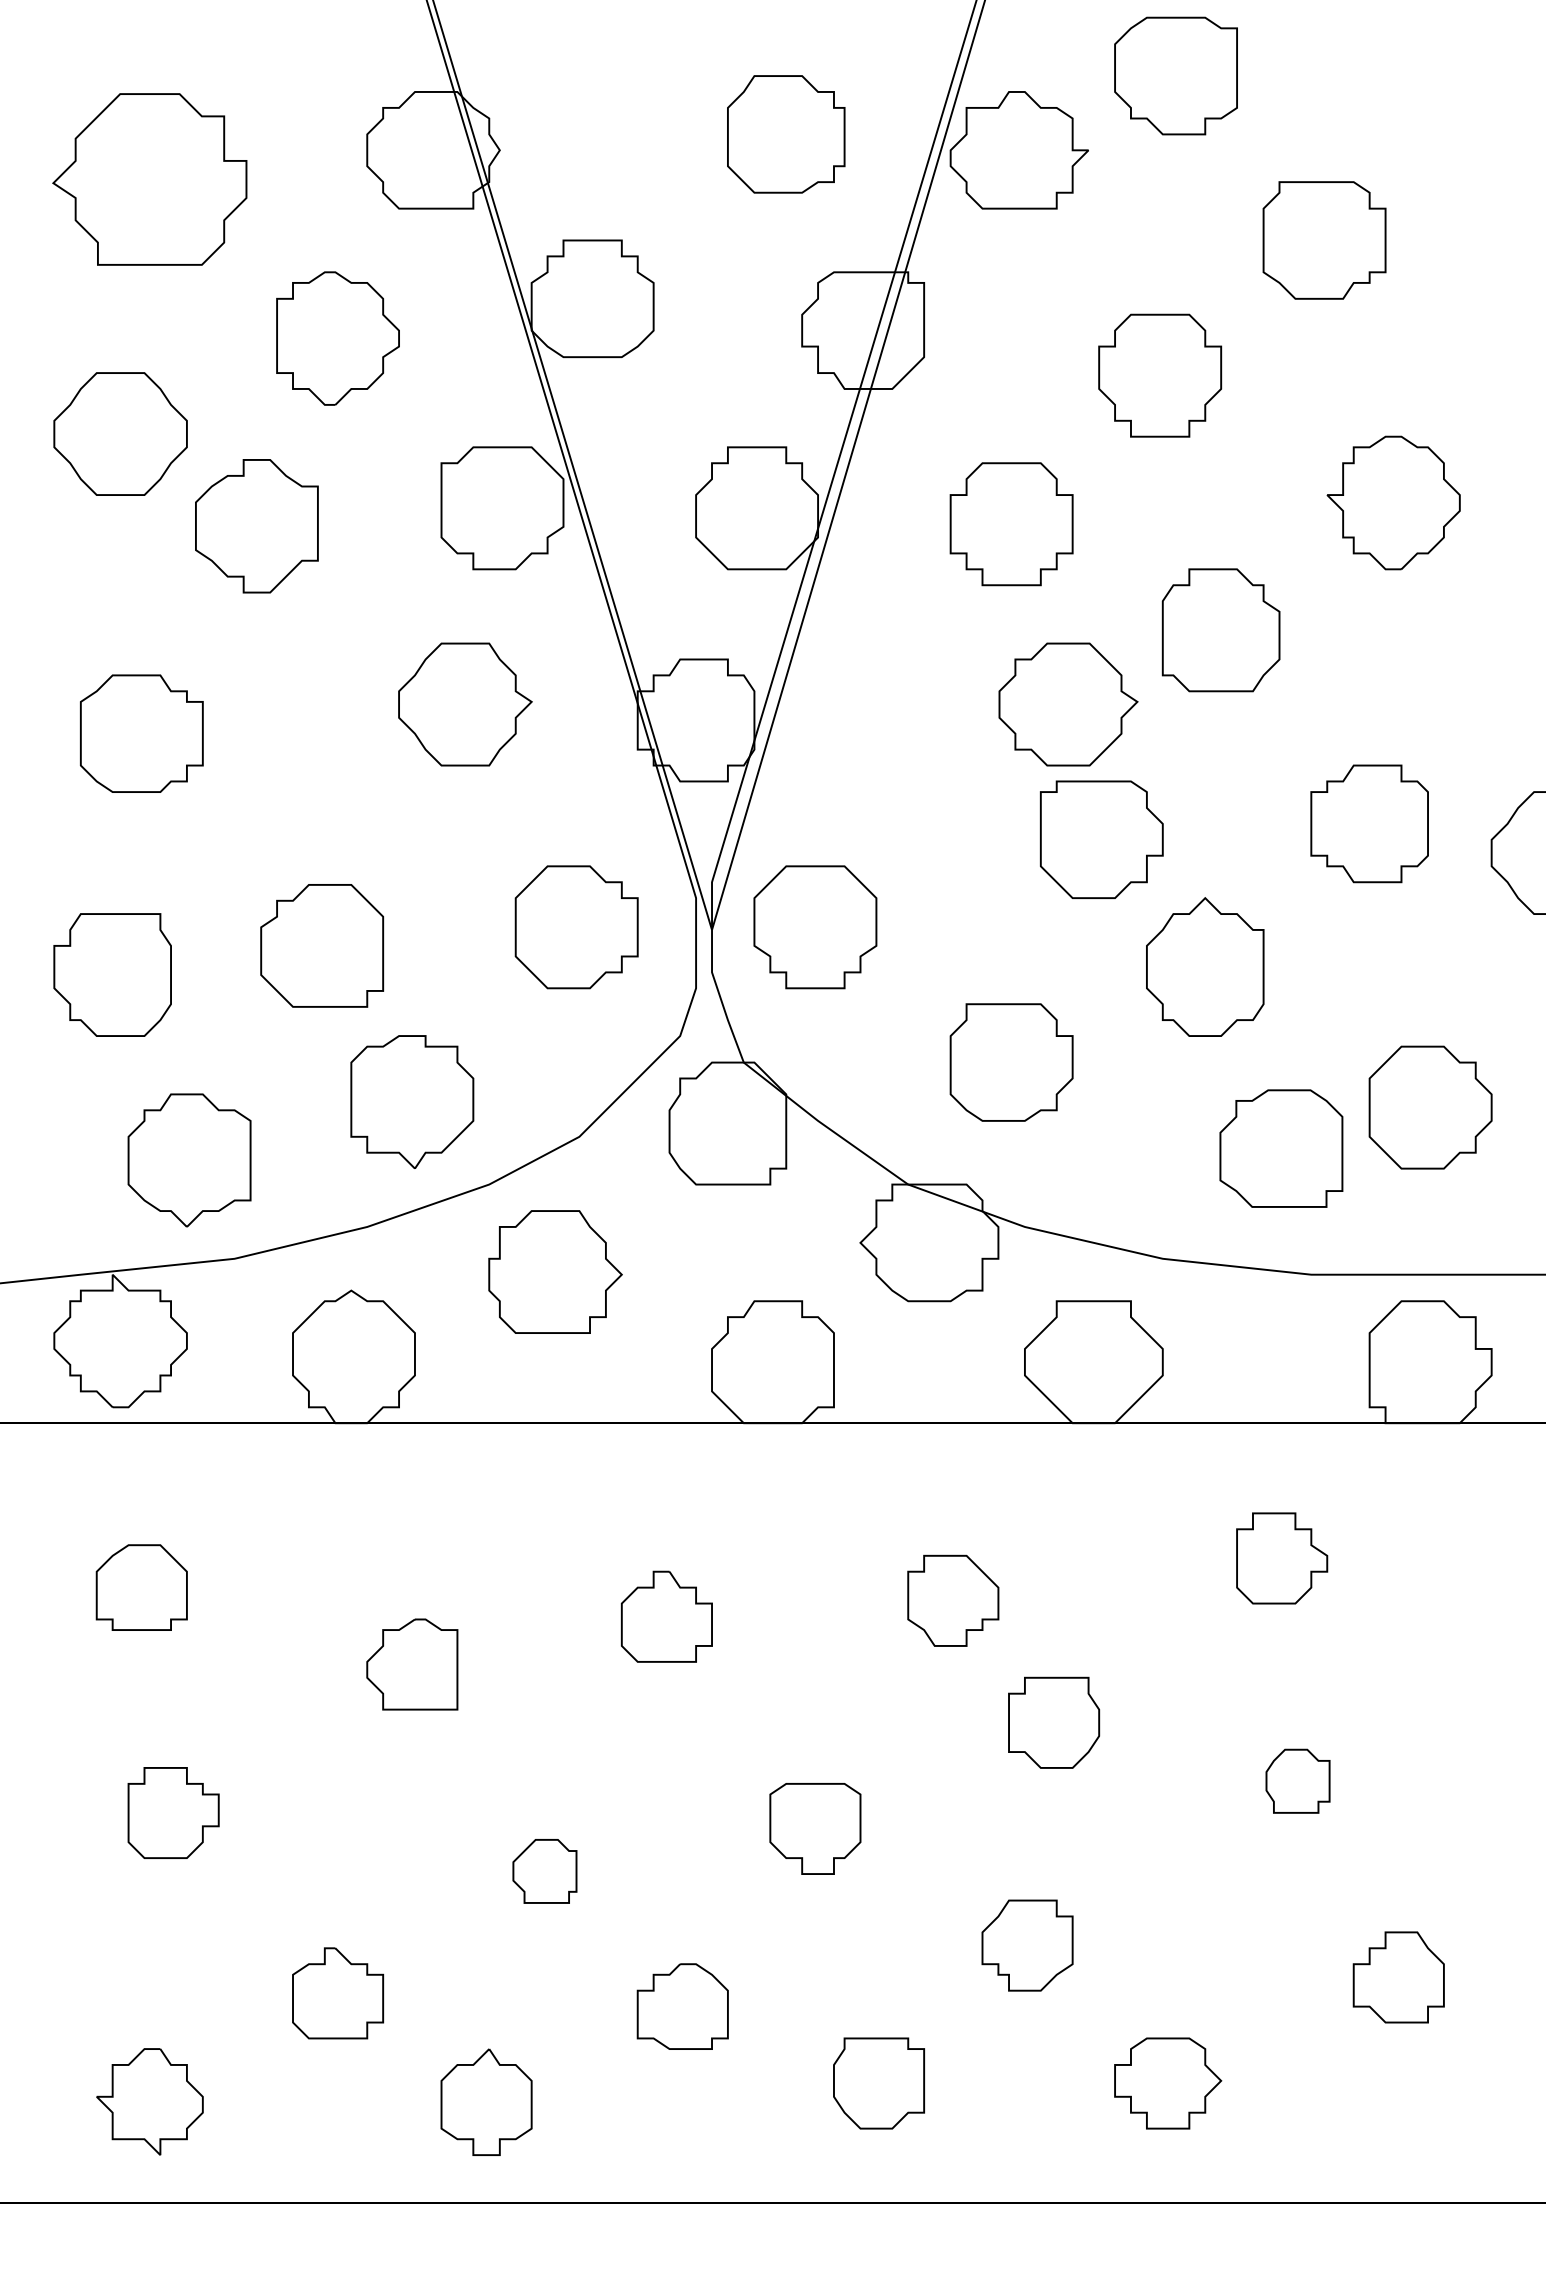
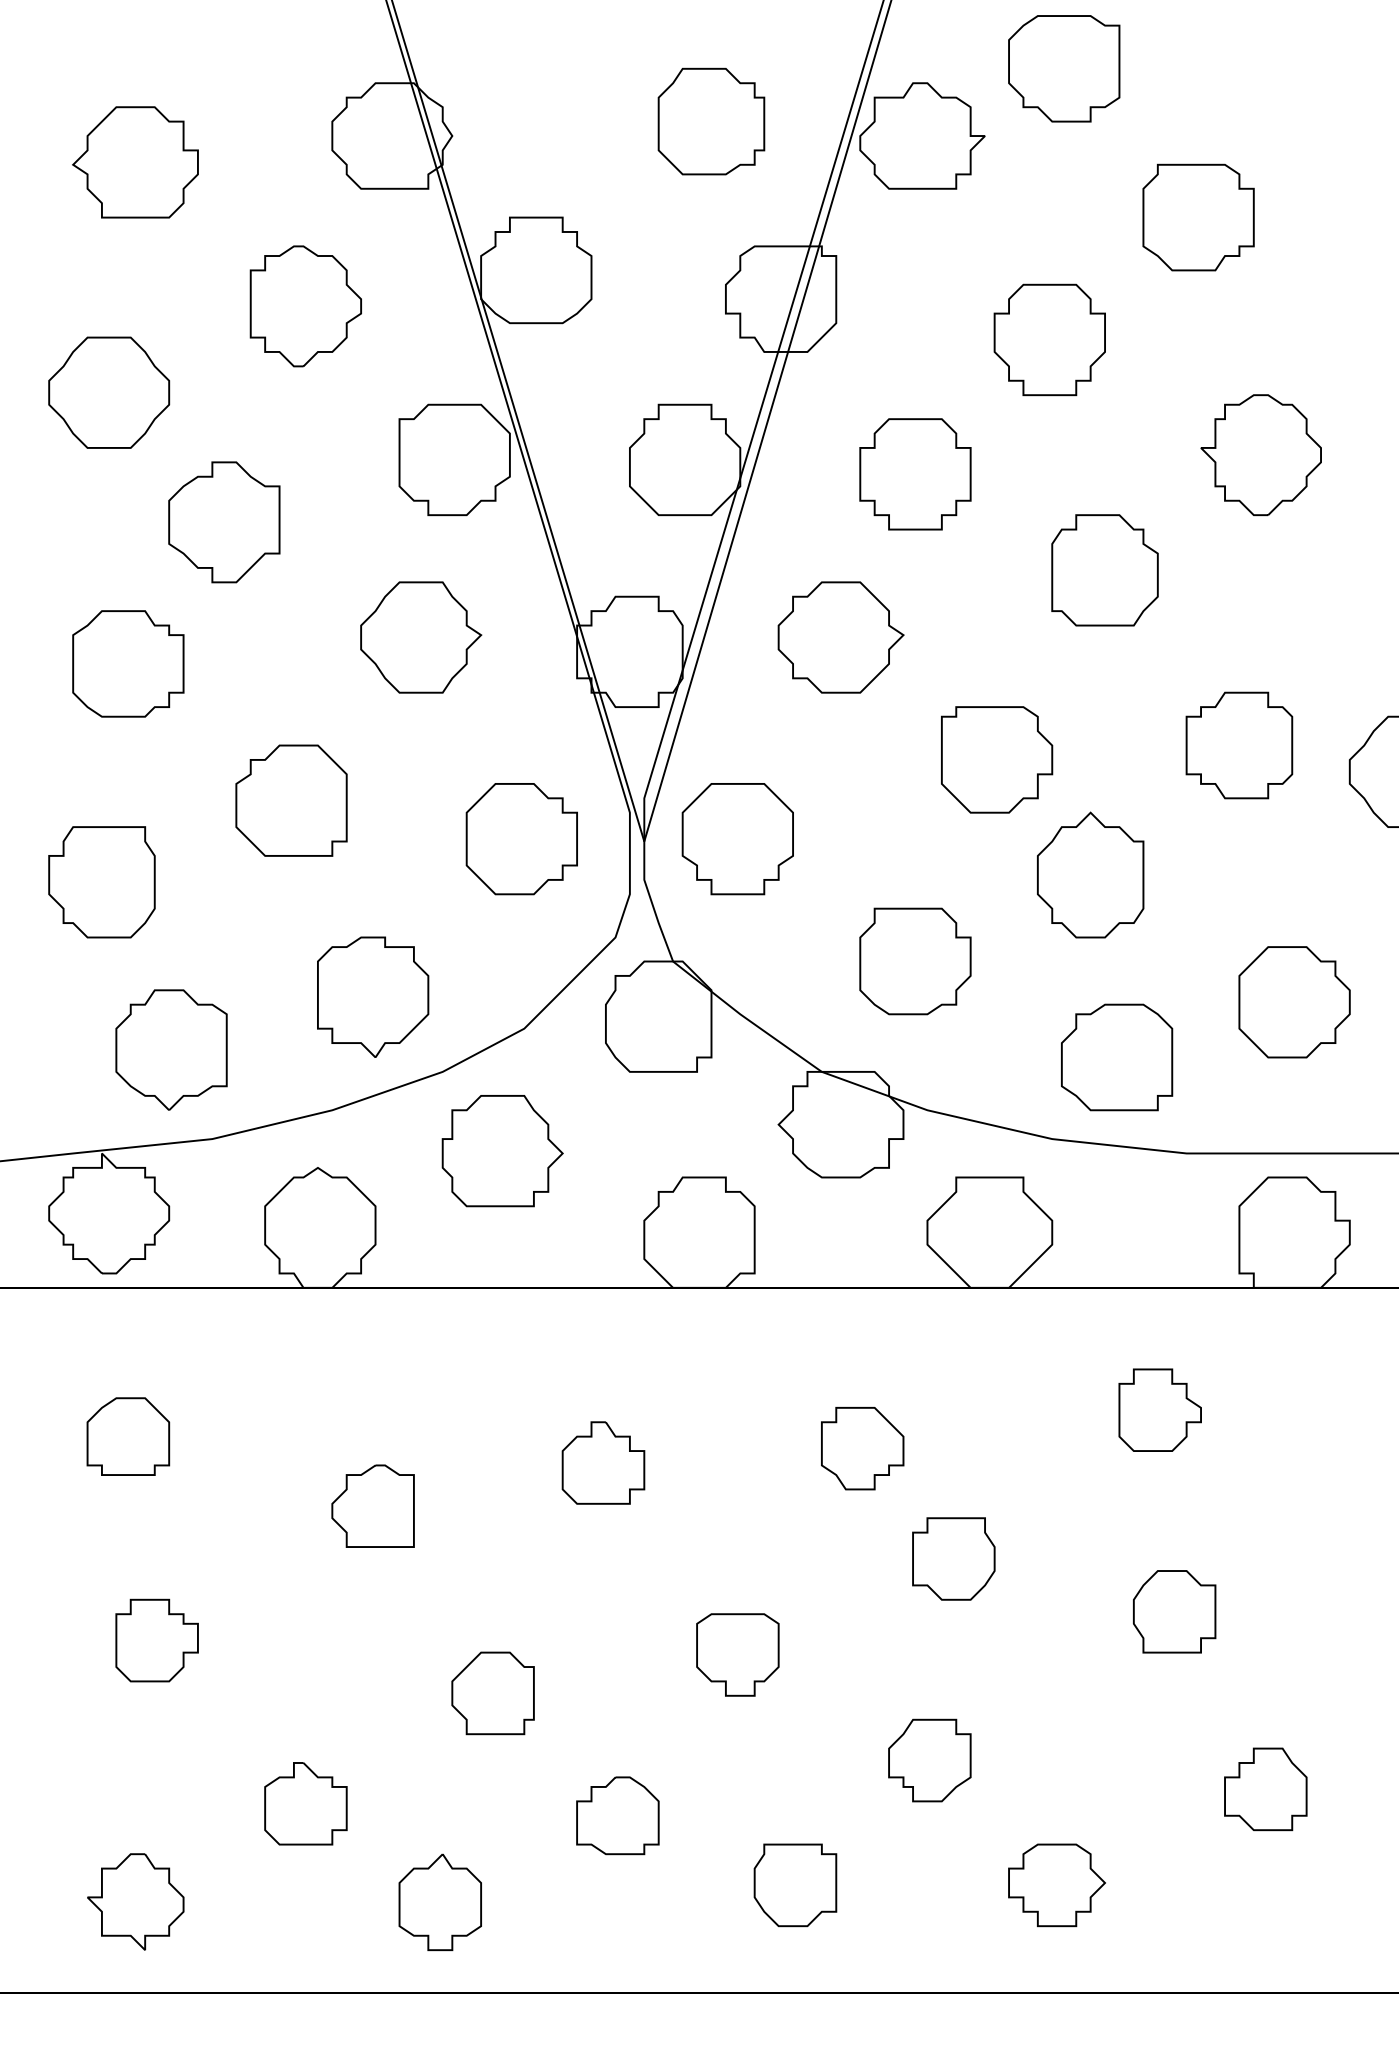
part: (149, 179) -> (135, 162), size x0.71
part: (256, 526) -> (223, 522), moved
part: (1068, 704) -> (841, 637), moved
part: (322, 945) -> (291, 800), moved
part: (1281, 1148) -> (1117, 1057), moved
part: (1297, 1781) -> (1174, 1612), size x1.43
part: (544, 1871) -> (492, 1693), size x1.43

